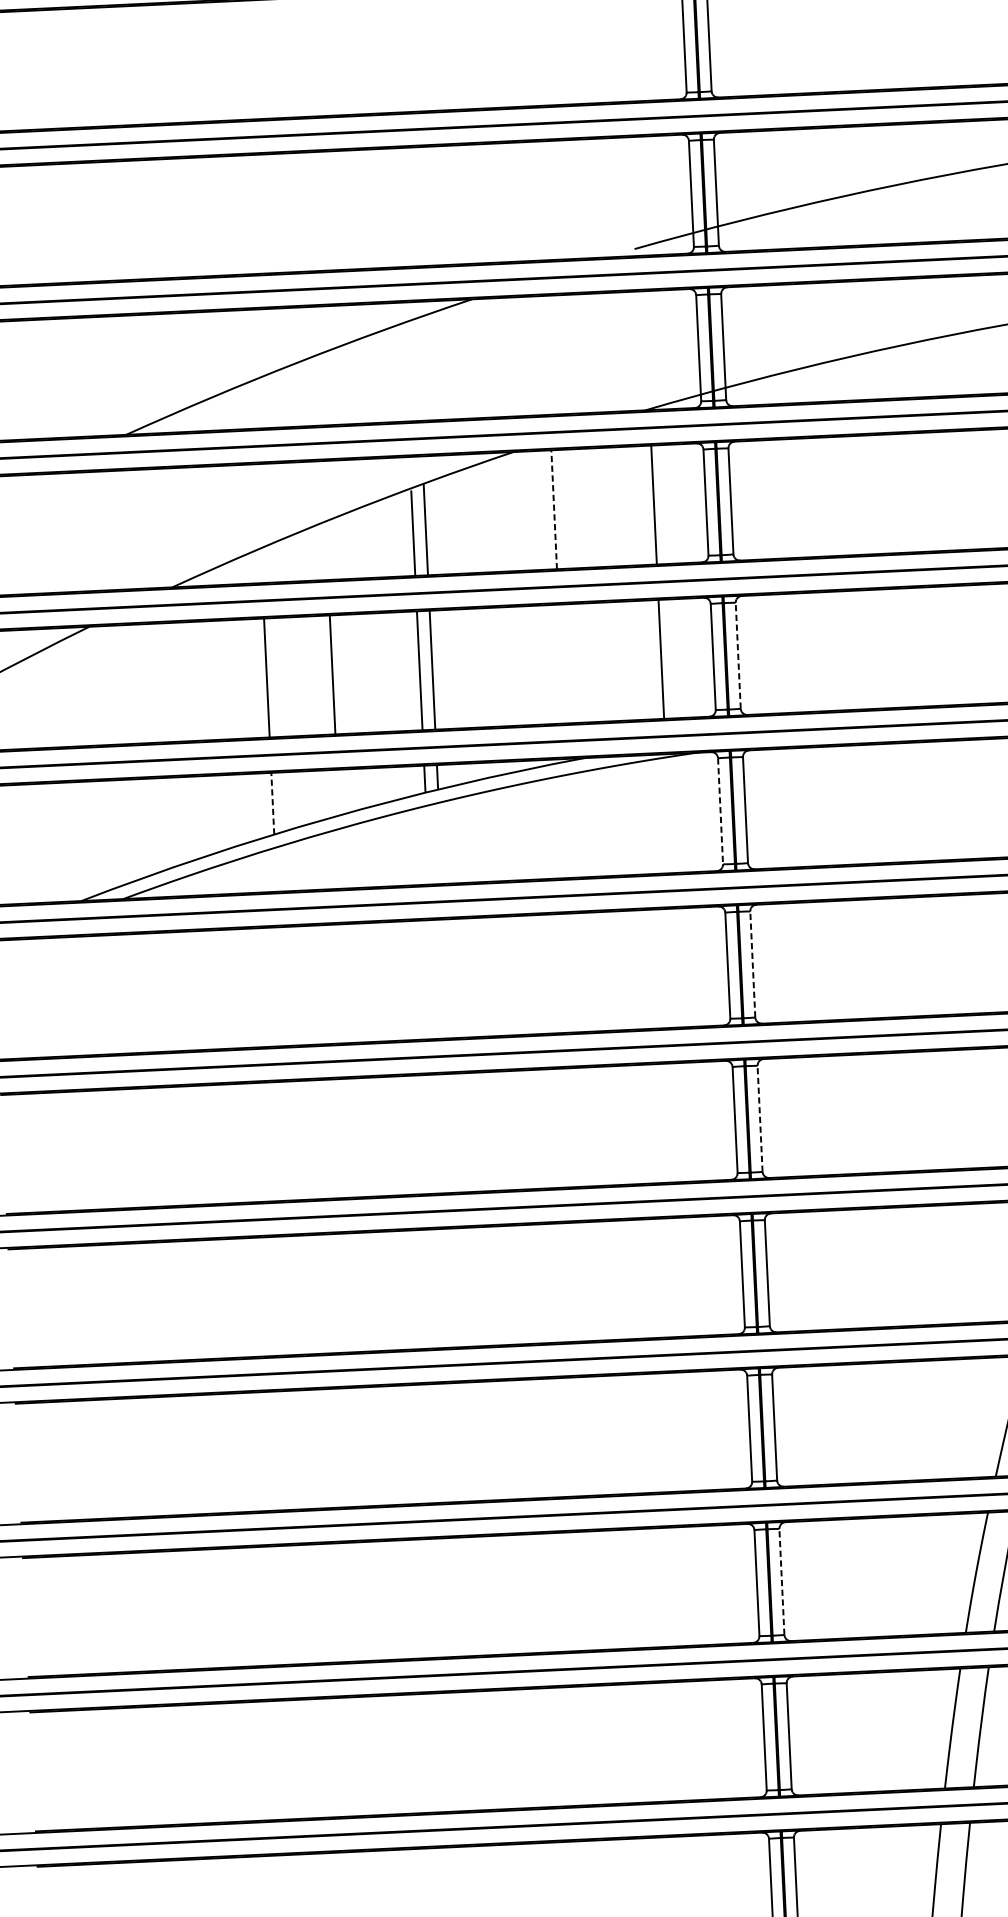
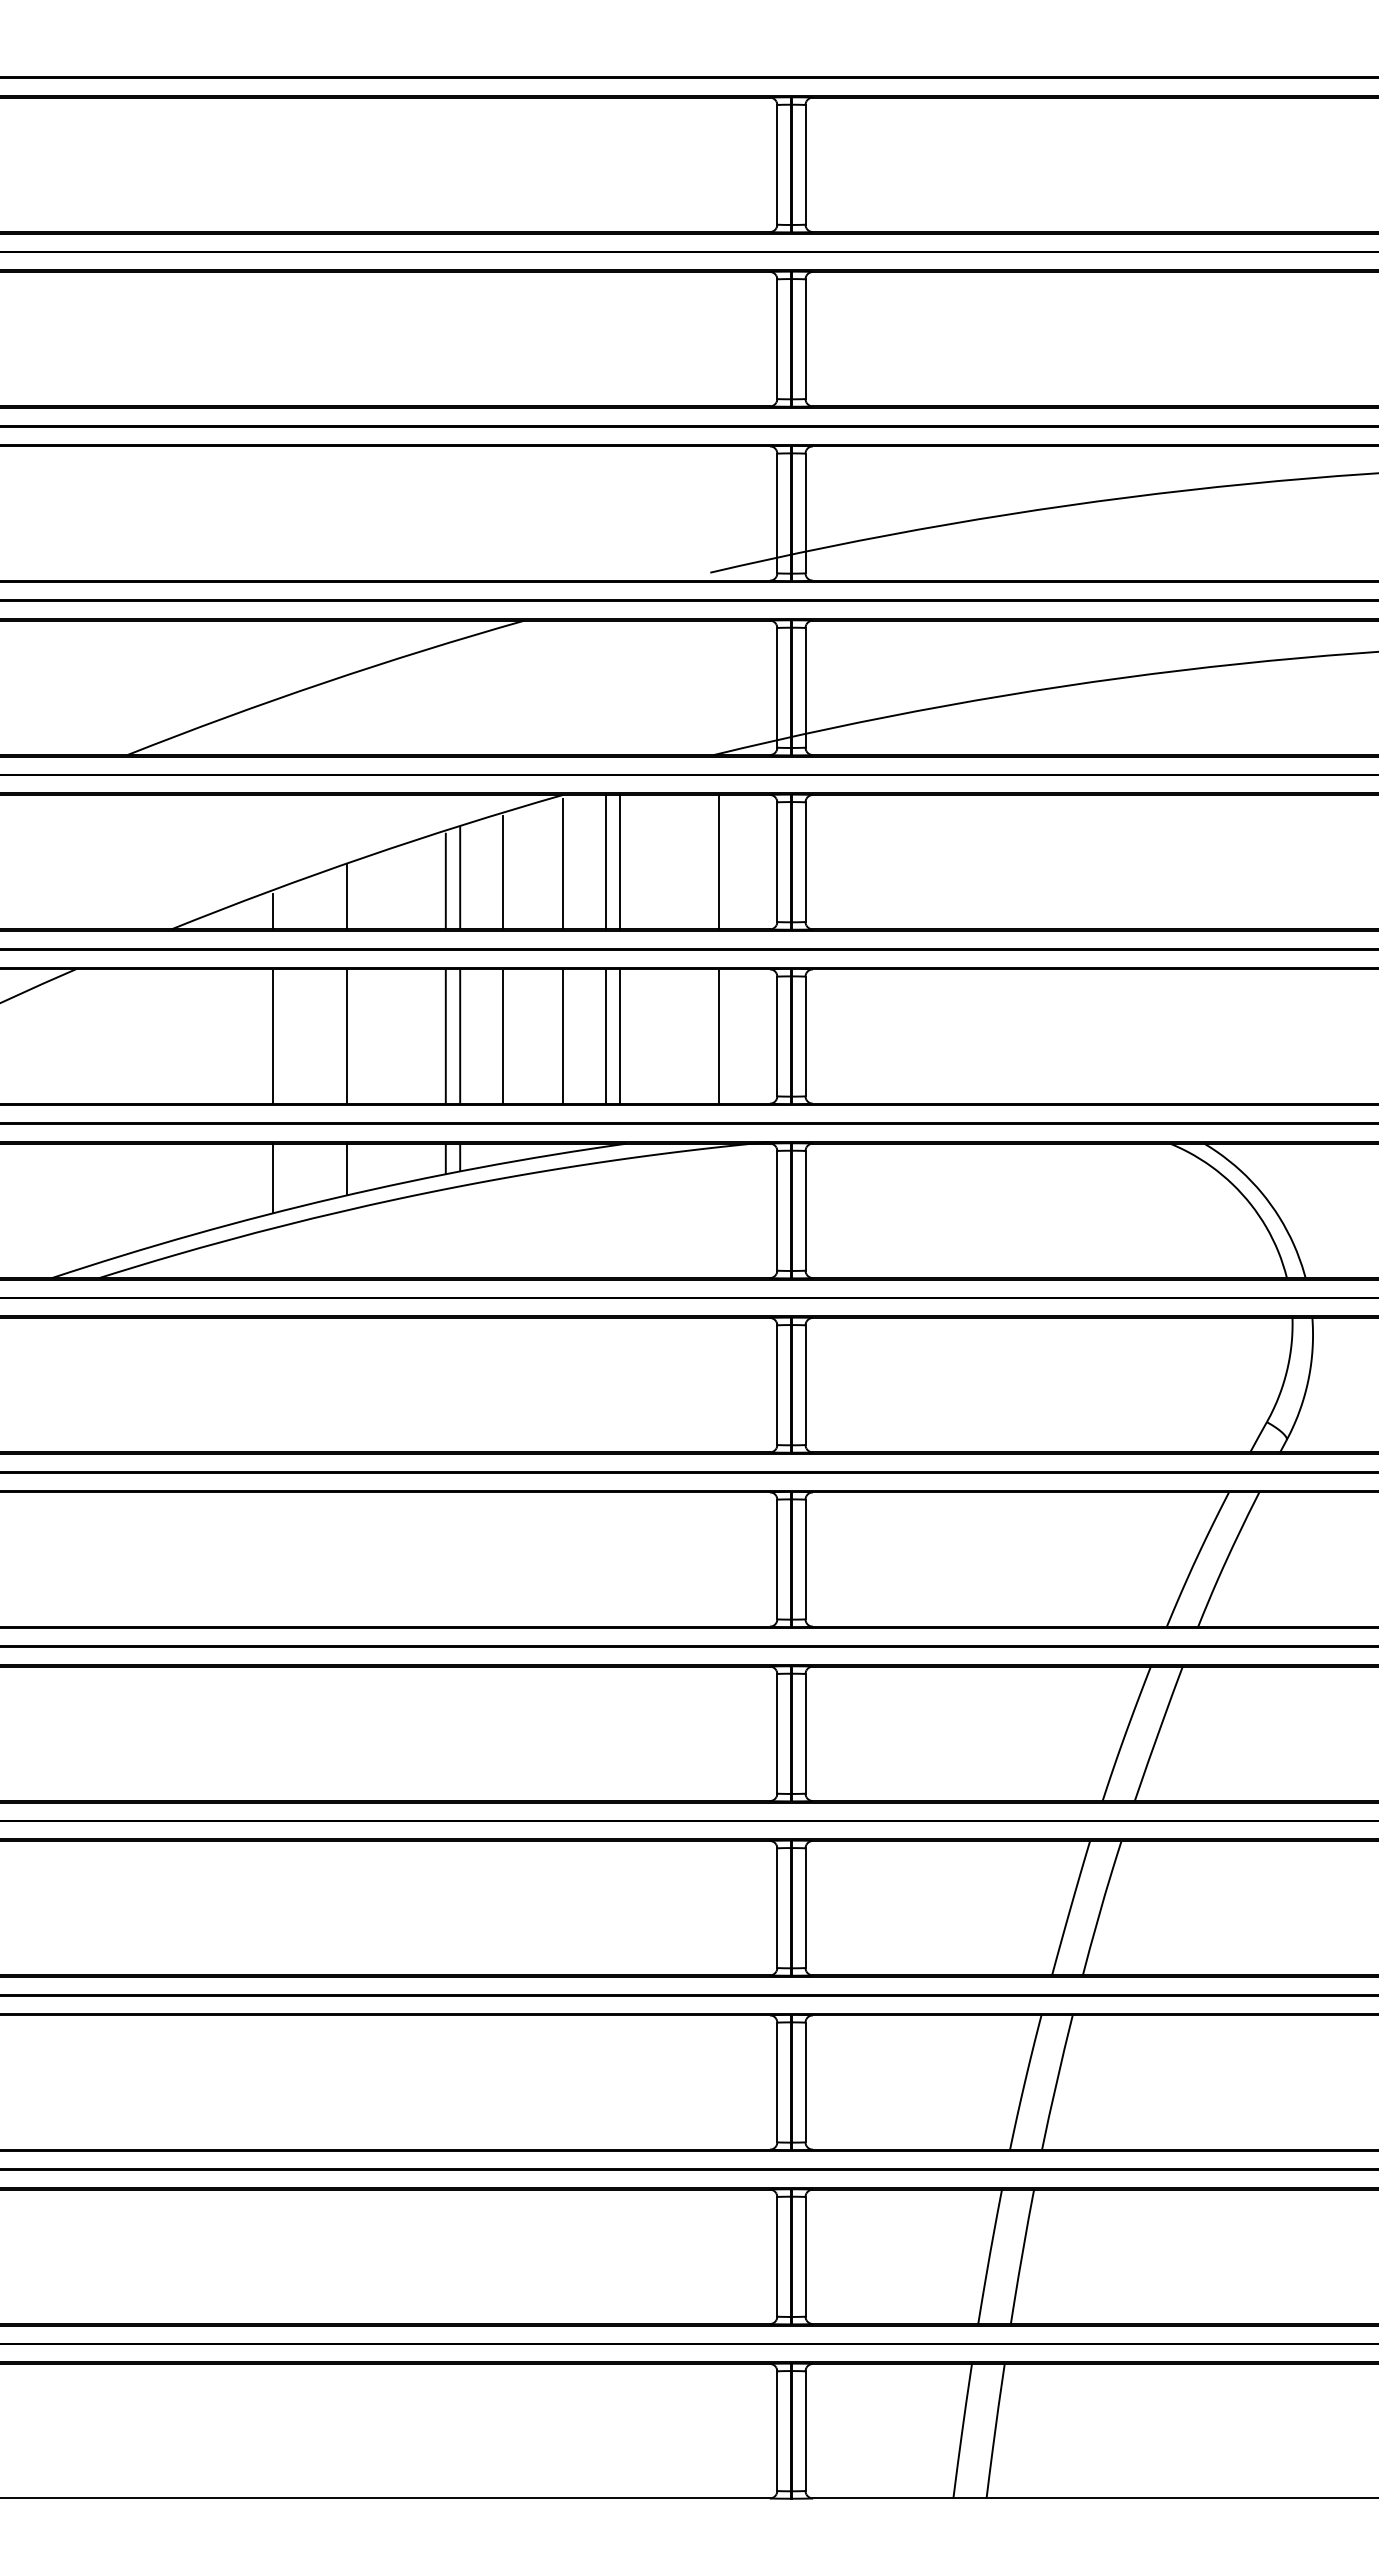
line: (553, 509) -> (605, 861), dashed -> solid
line: (567, 509) -> (620, 862), added
line: (515, 513) -> (562, 864), added
line: (463, 523) -> (503, 872), added
line: (326, 551) -> (347, 897), added
line: (261, 567) -> (273, 911), added
line: (738, 655) -> (805, 1036), dashed -> solid
line: (574, 663) -> (620, 1036), added
line: (561, 664) -> (605, 1036), added
line: (523, 665) -> (562, 1036), added
line: (470, 668) -> (503, 1036), added
line: (338, 792) -> (347, 1169), added
line: (273, 803) -> (273, 1178), dashed -> solid
line: (720, 810) -> (777, 1210), dashed -> solid
line: (752, 964) -> (805, 1385), dashed -> solid
line: (760, 1118) -> (805, 1559), dashed -> solid
line: (781, 1581) -> (805, 2082), dashed -> solid

